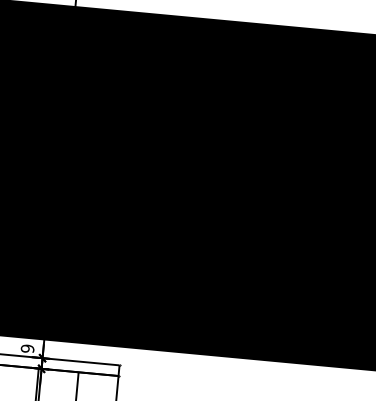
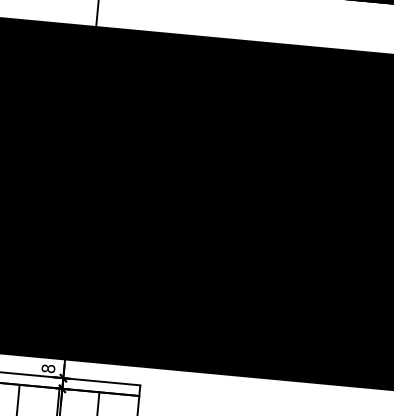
text: (27, 348) -> (48, 368), 9 -> 8

